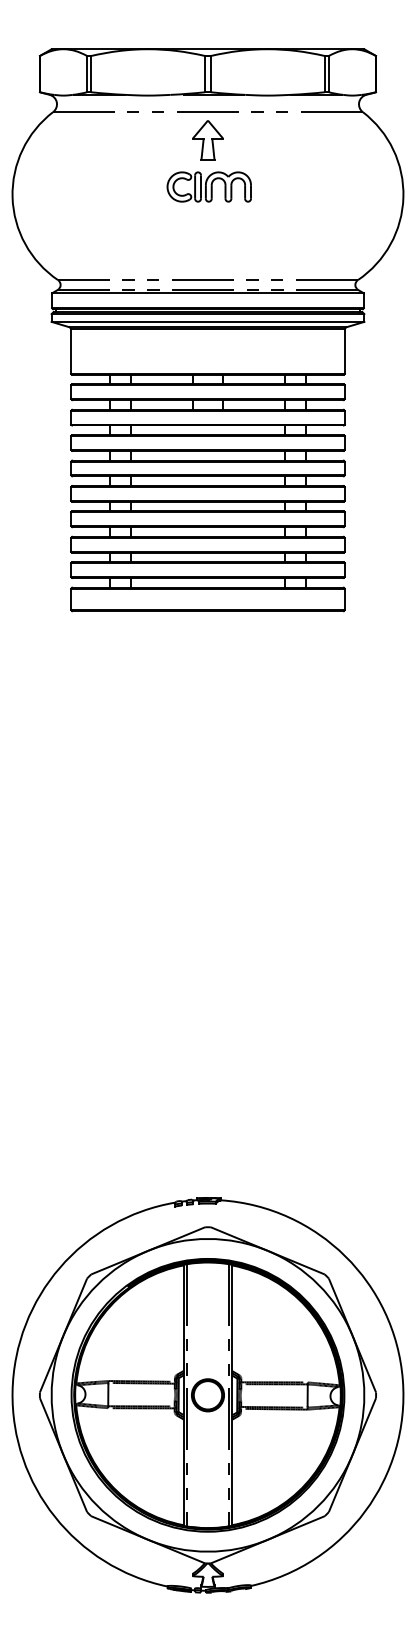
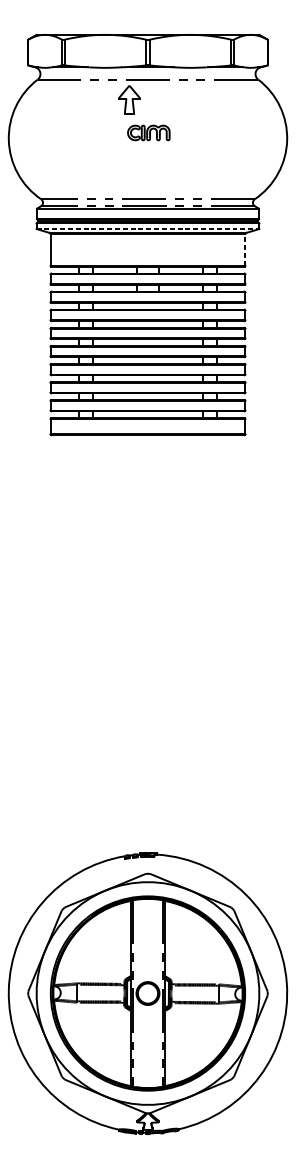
part: (207, 140) -> (129, 99), moved
part: (208, 186) -> (148, 132), size x0.7
line: (208, 321) -> (148, 228), solid -> dashed
line: (344, 350) -> (245, 249), solid -> dashed

